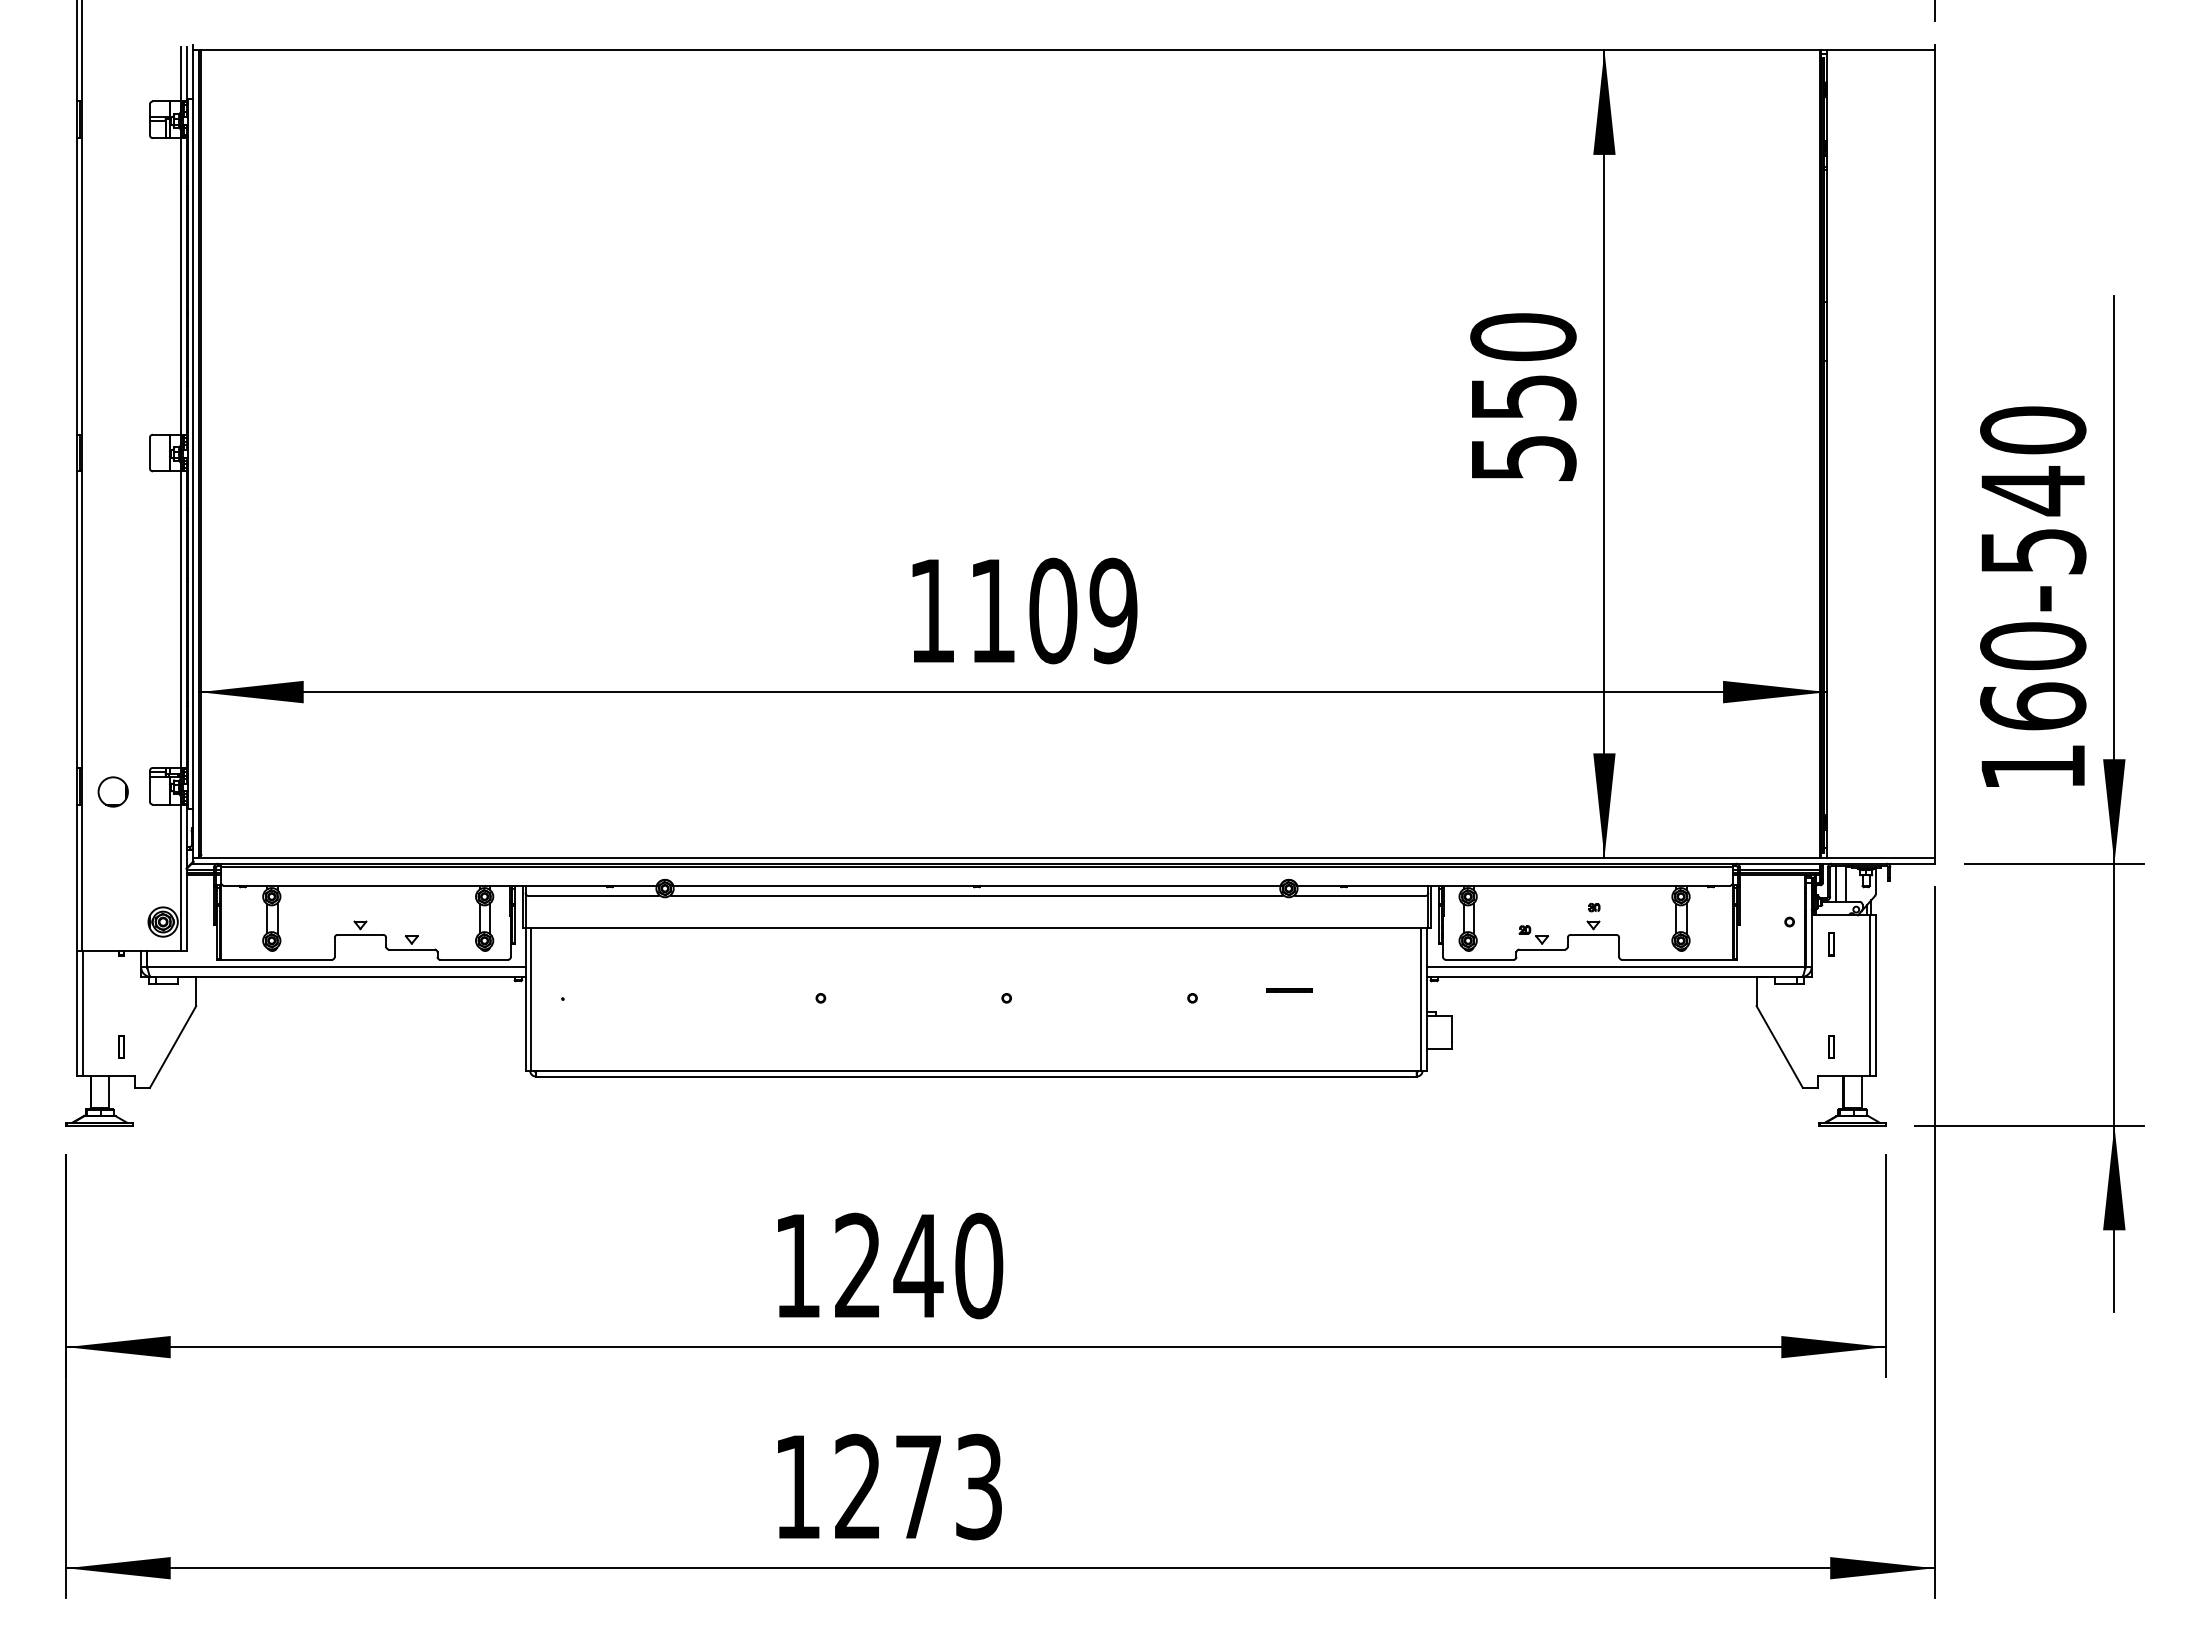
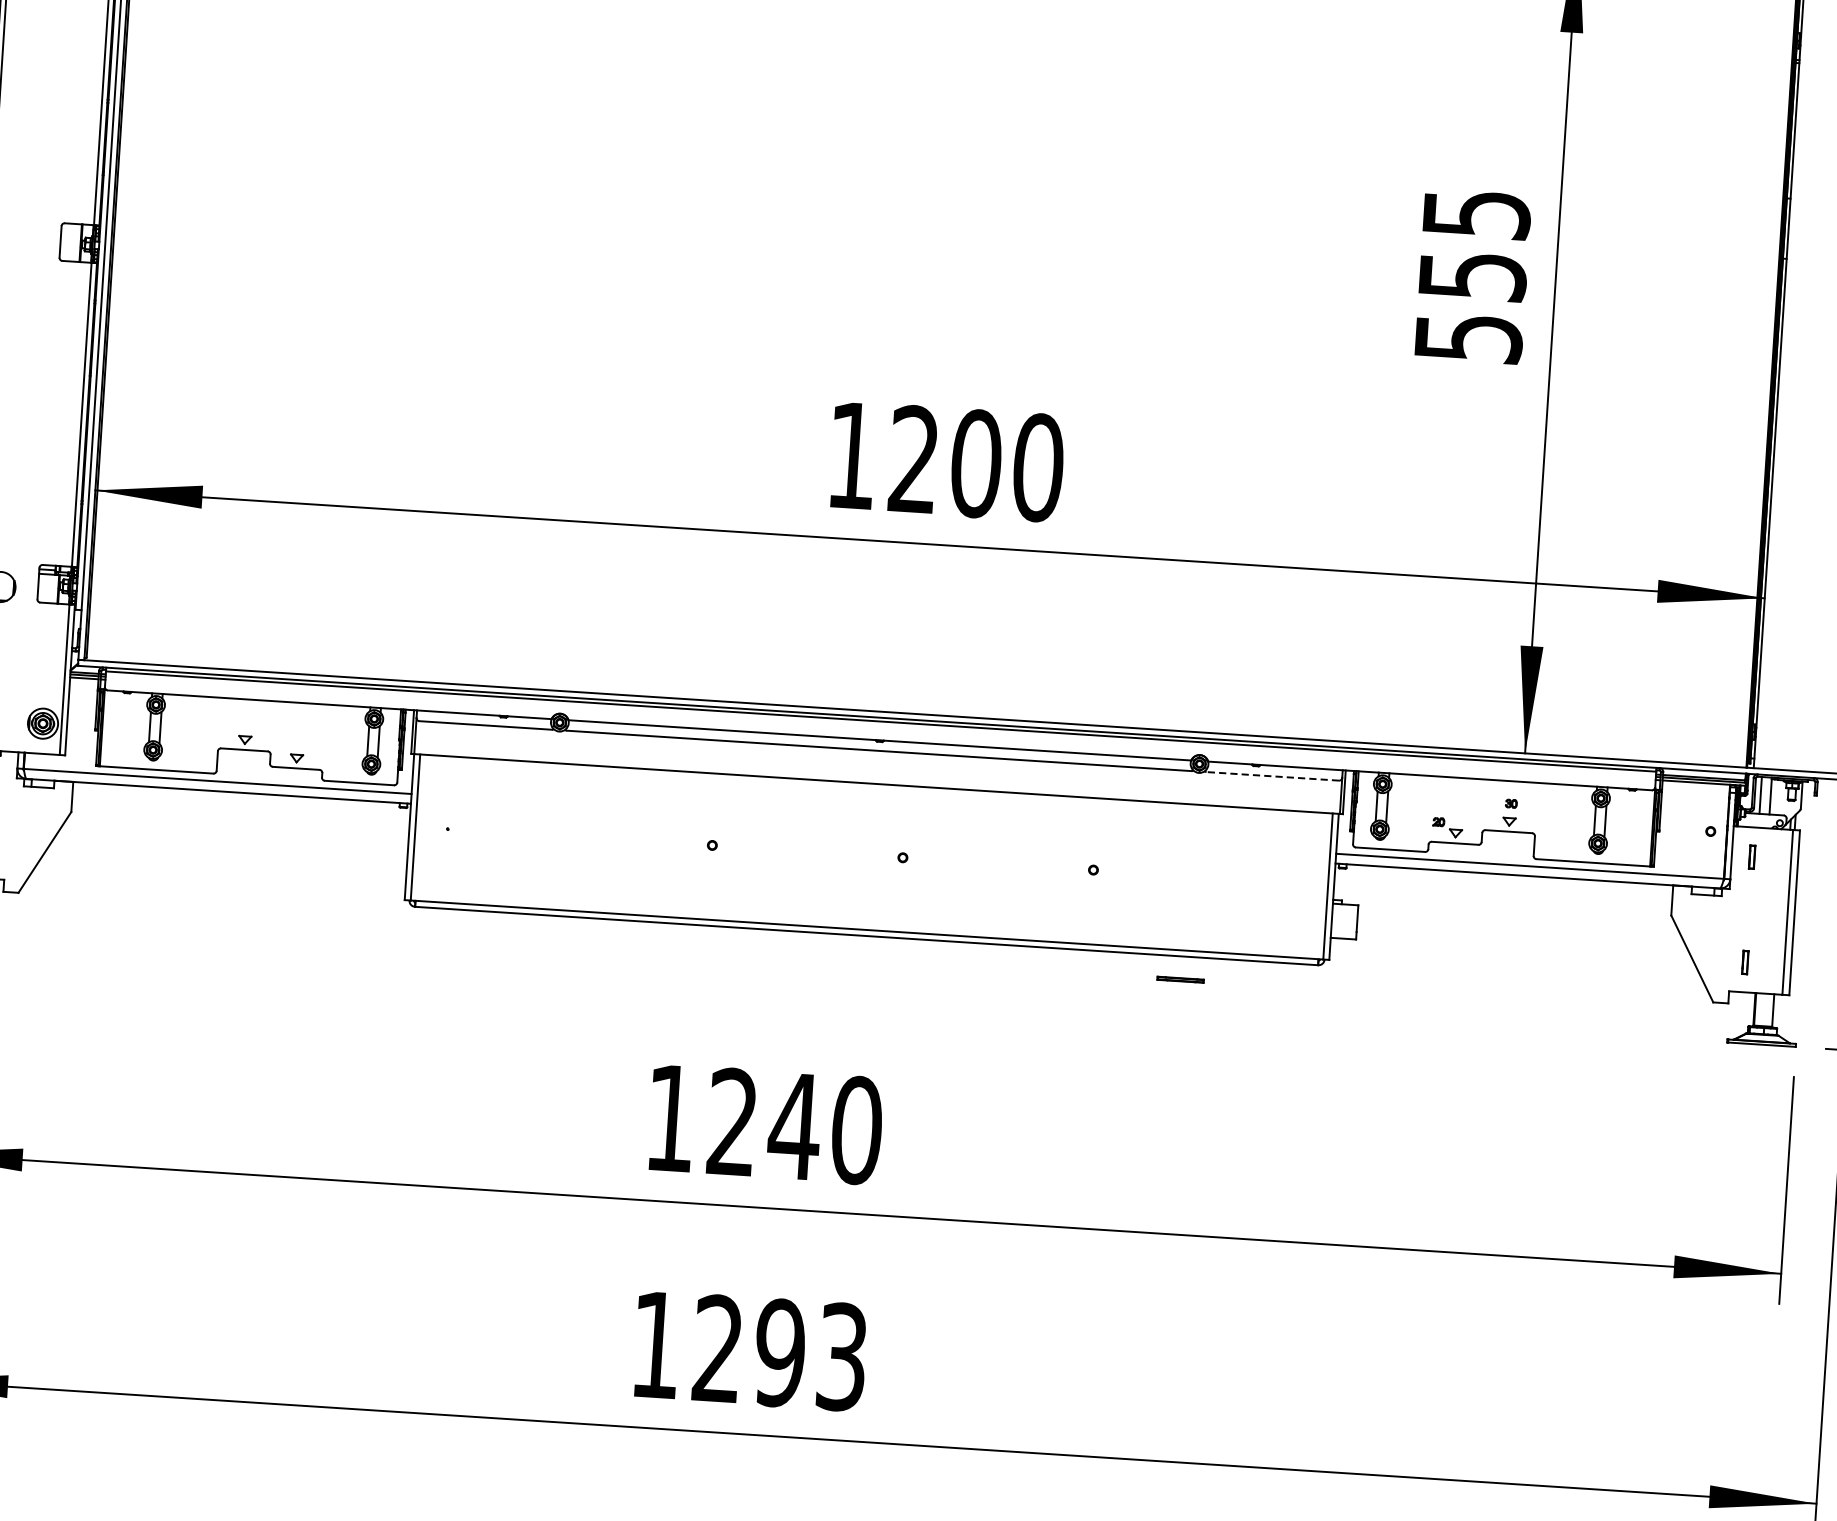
text: (1523, 337) -> (1476, 214), 550 -> 555
text: (1053, 610) -> (976, 463), 1109 -> 1200
line: (1360, 895) -> (1272, 775), solid -> dashed
line: (1289, 990) -> (1181, 979), moved
text: (918, 1486) -> (780, 1352), 1273 -> 1293

